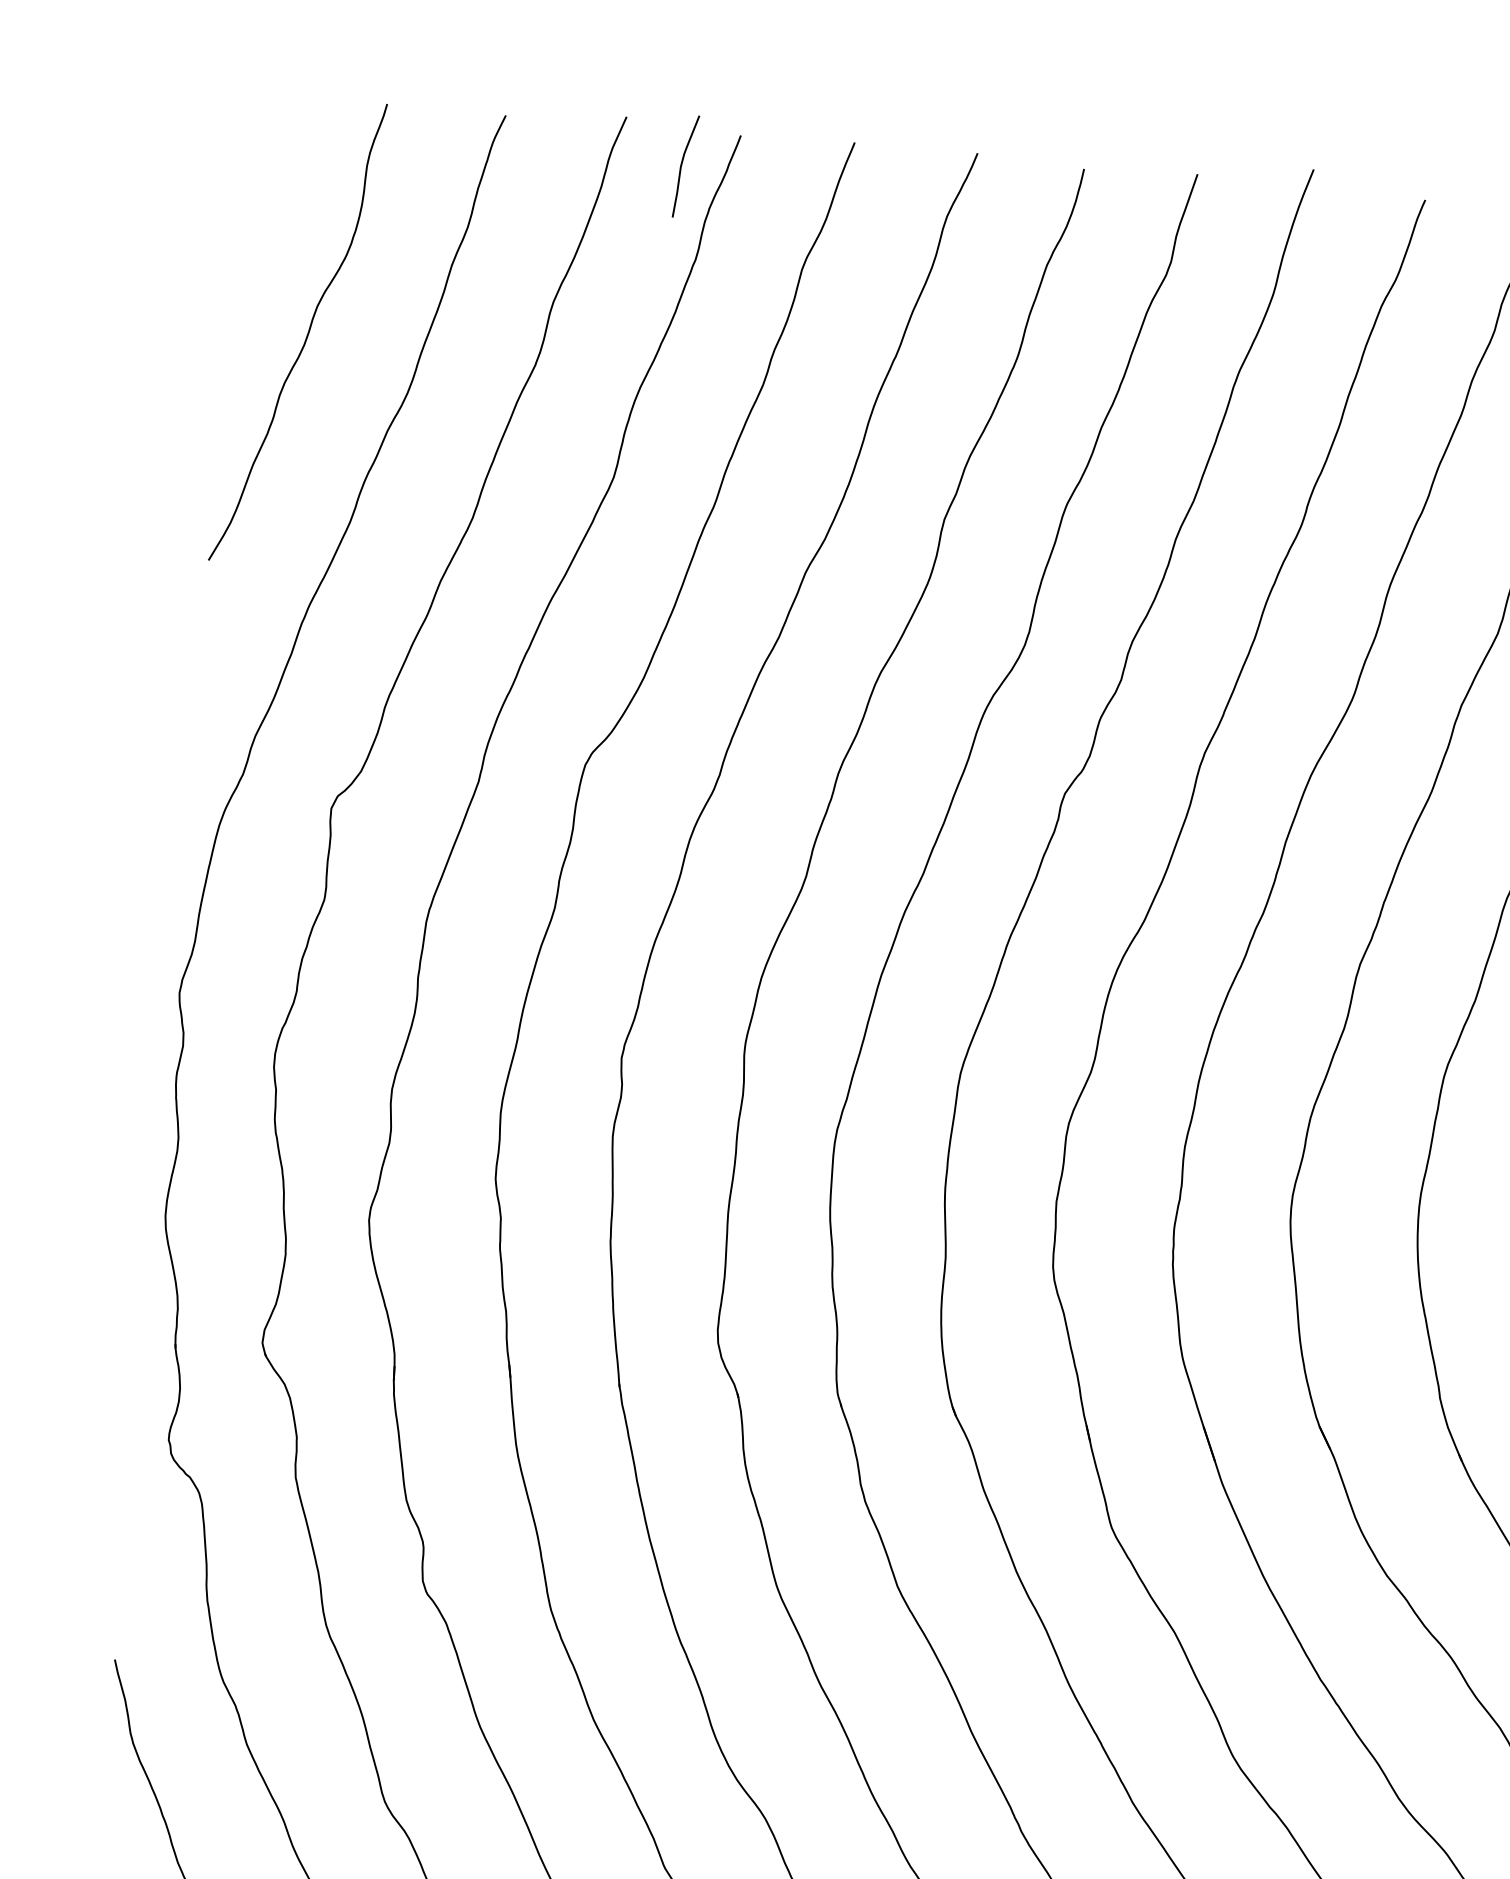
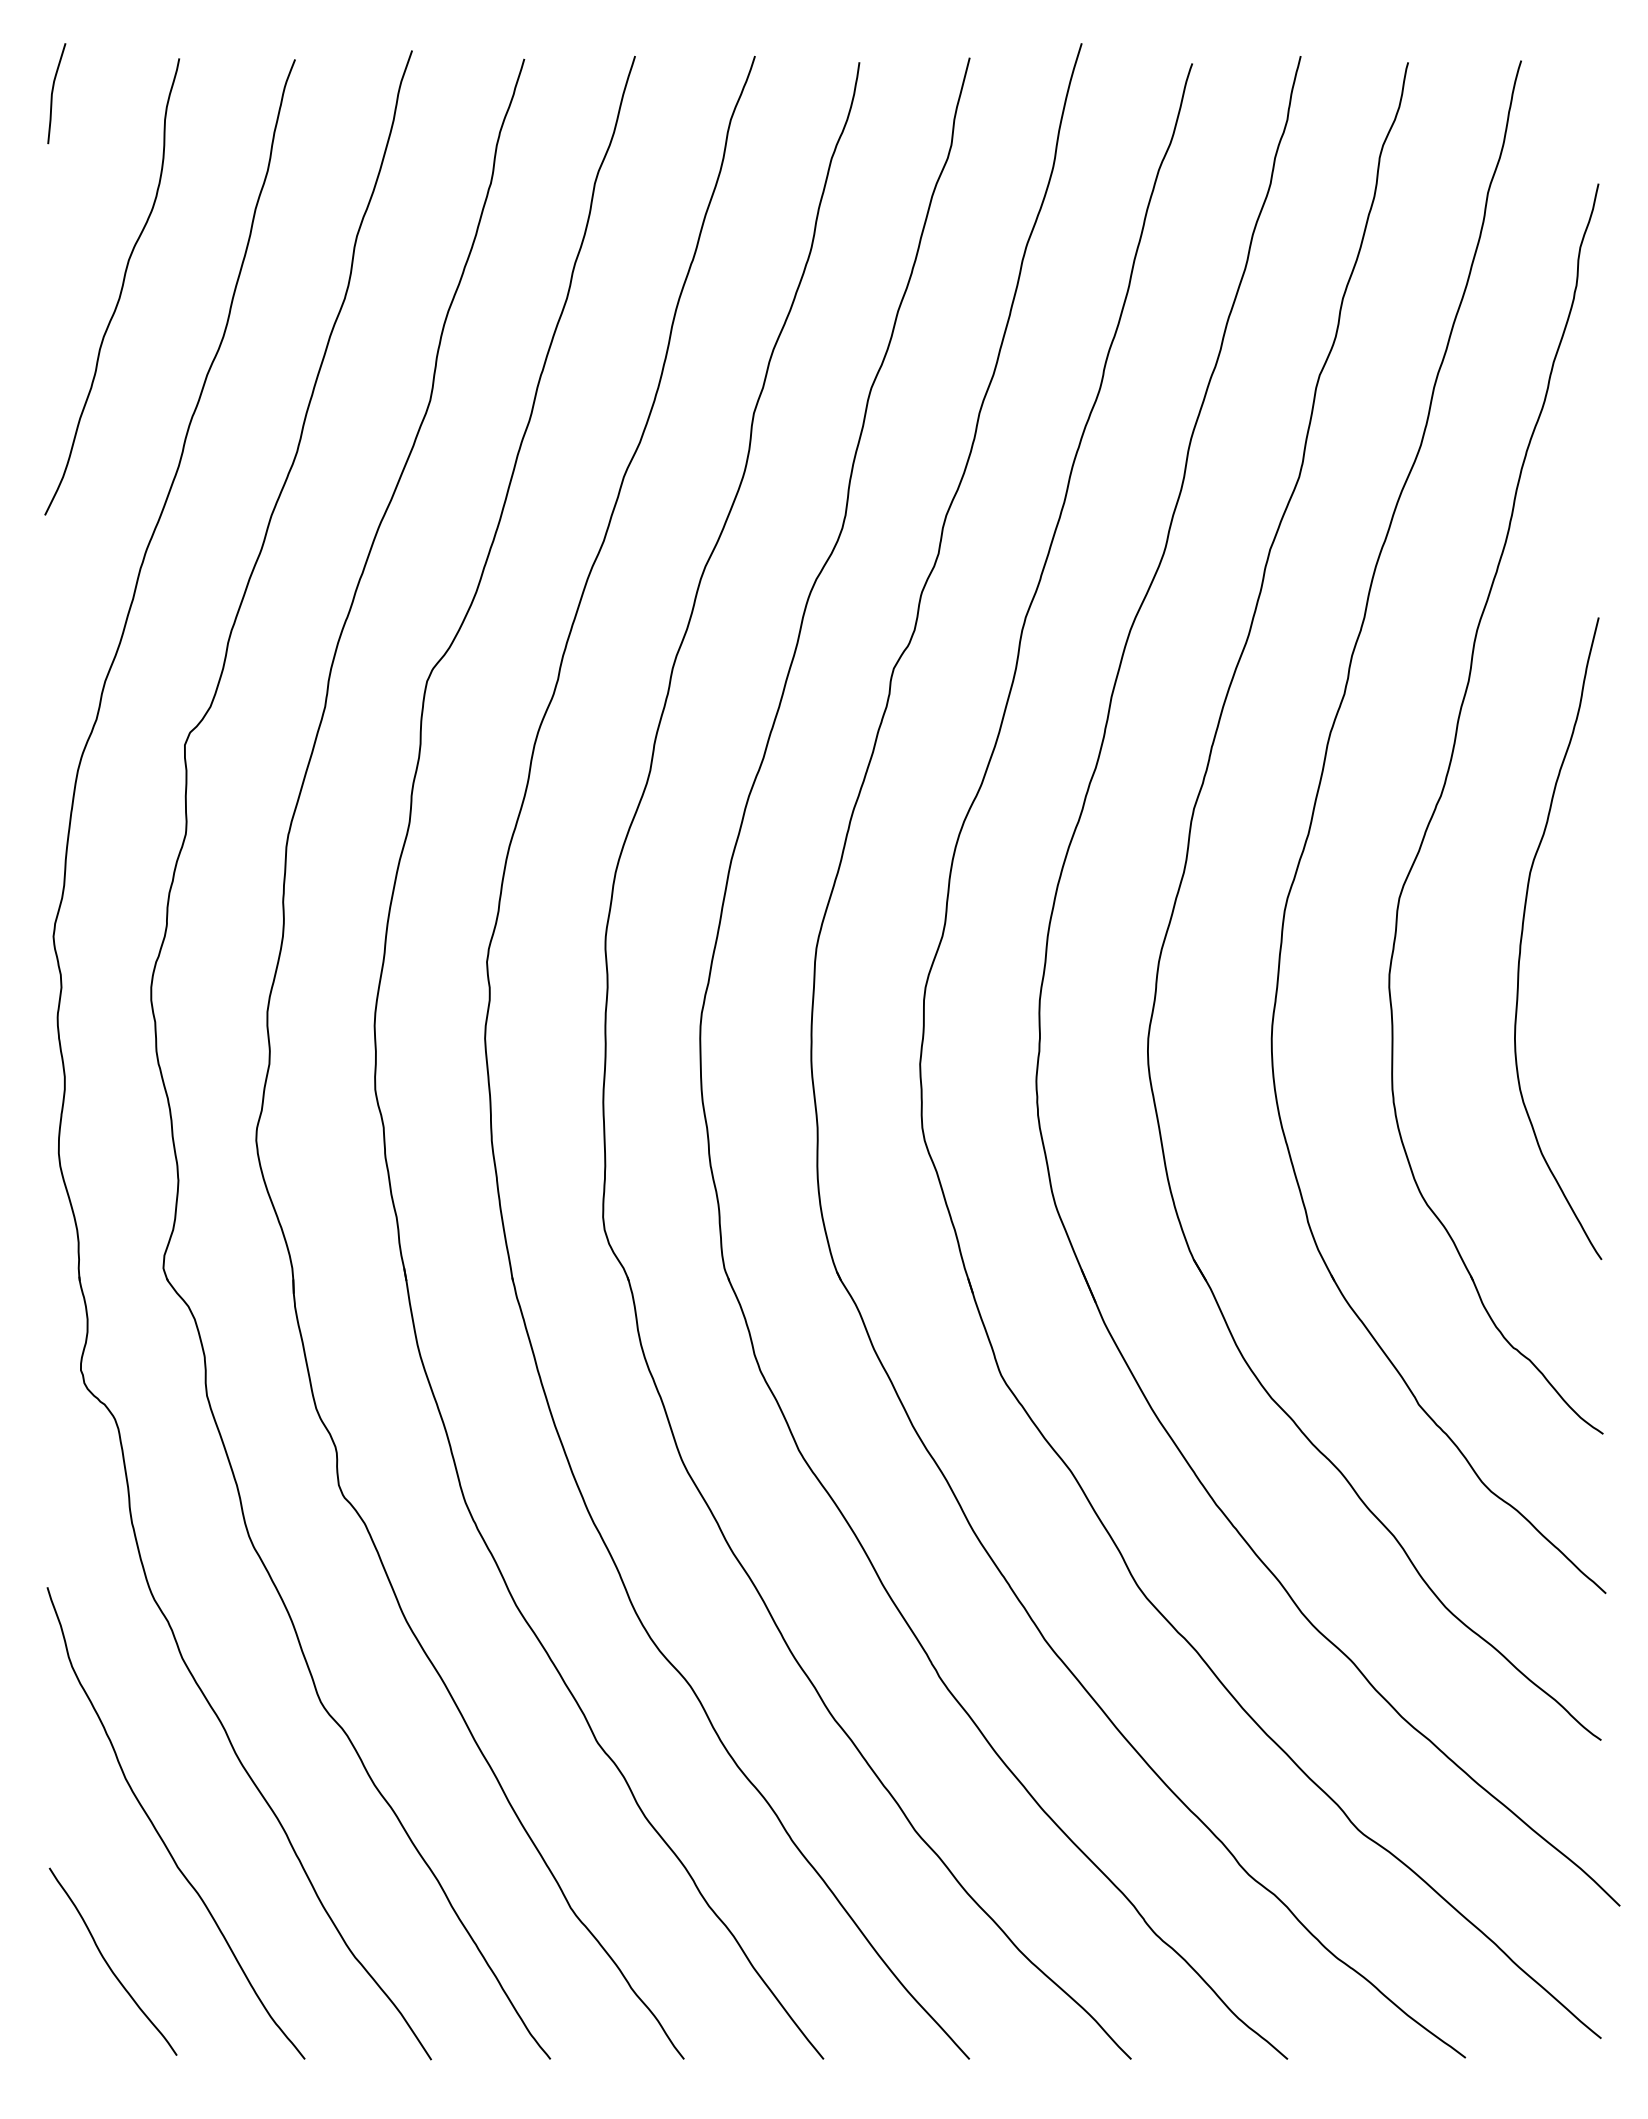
curve: (682, 165) -> (53, 92), moved

